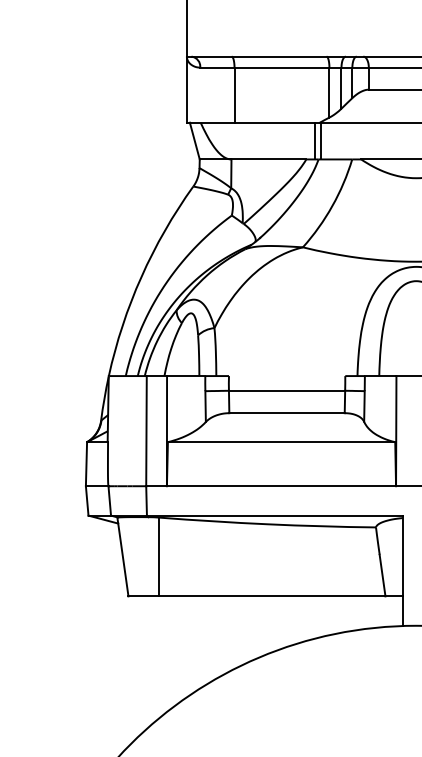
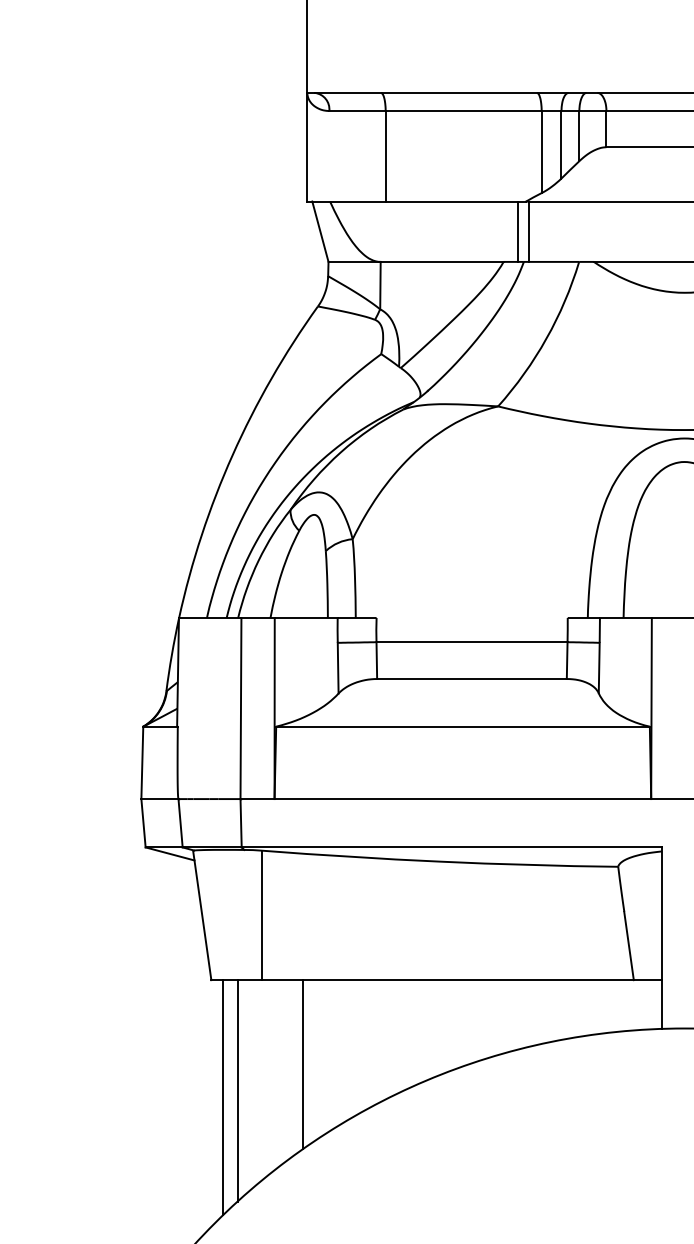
line: (184, 647) -> (303, 1064), added
line: (144, 663) -> (237, 1090), added
line: (135, 667) -> (222, 1097), added

